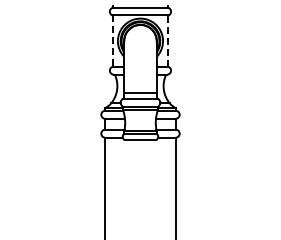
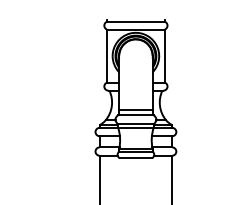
line: (112, 41) -> (107, 56), dashed -> solid
line: (168, 41) -> (164, 56), dashed -> solid

